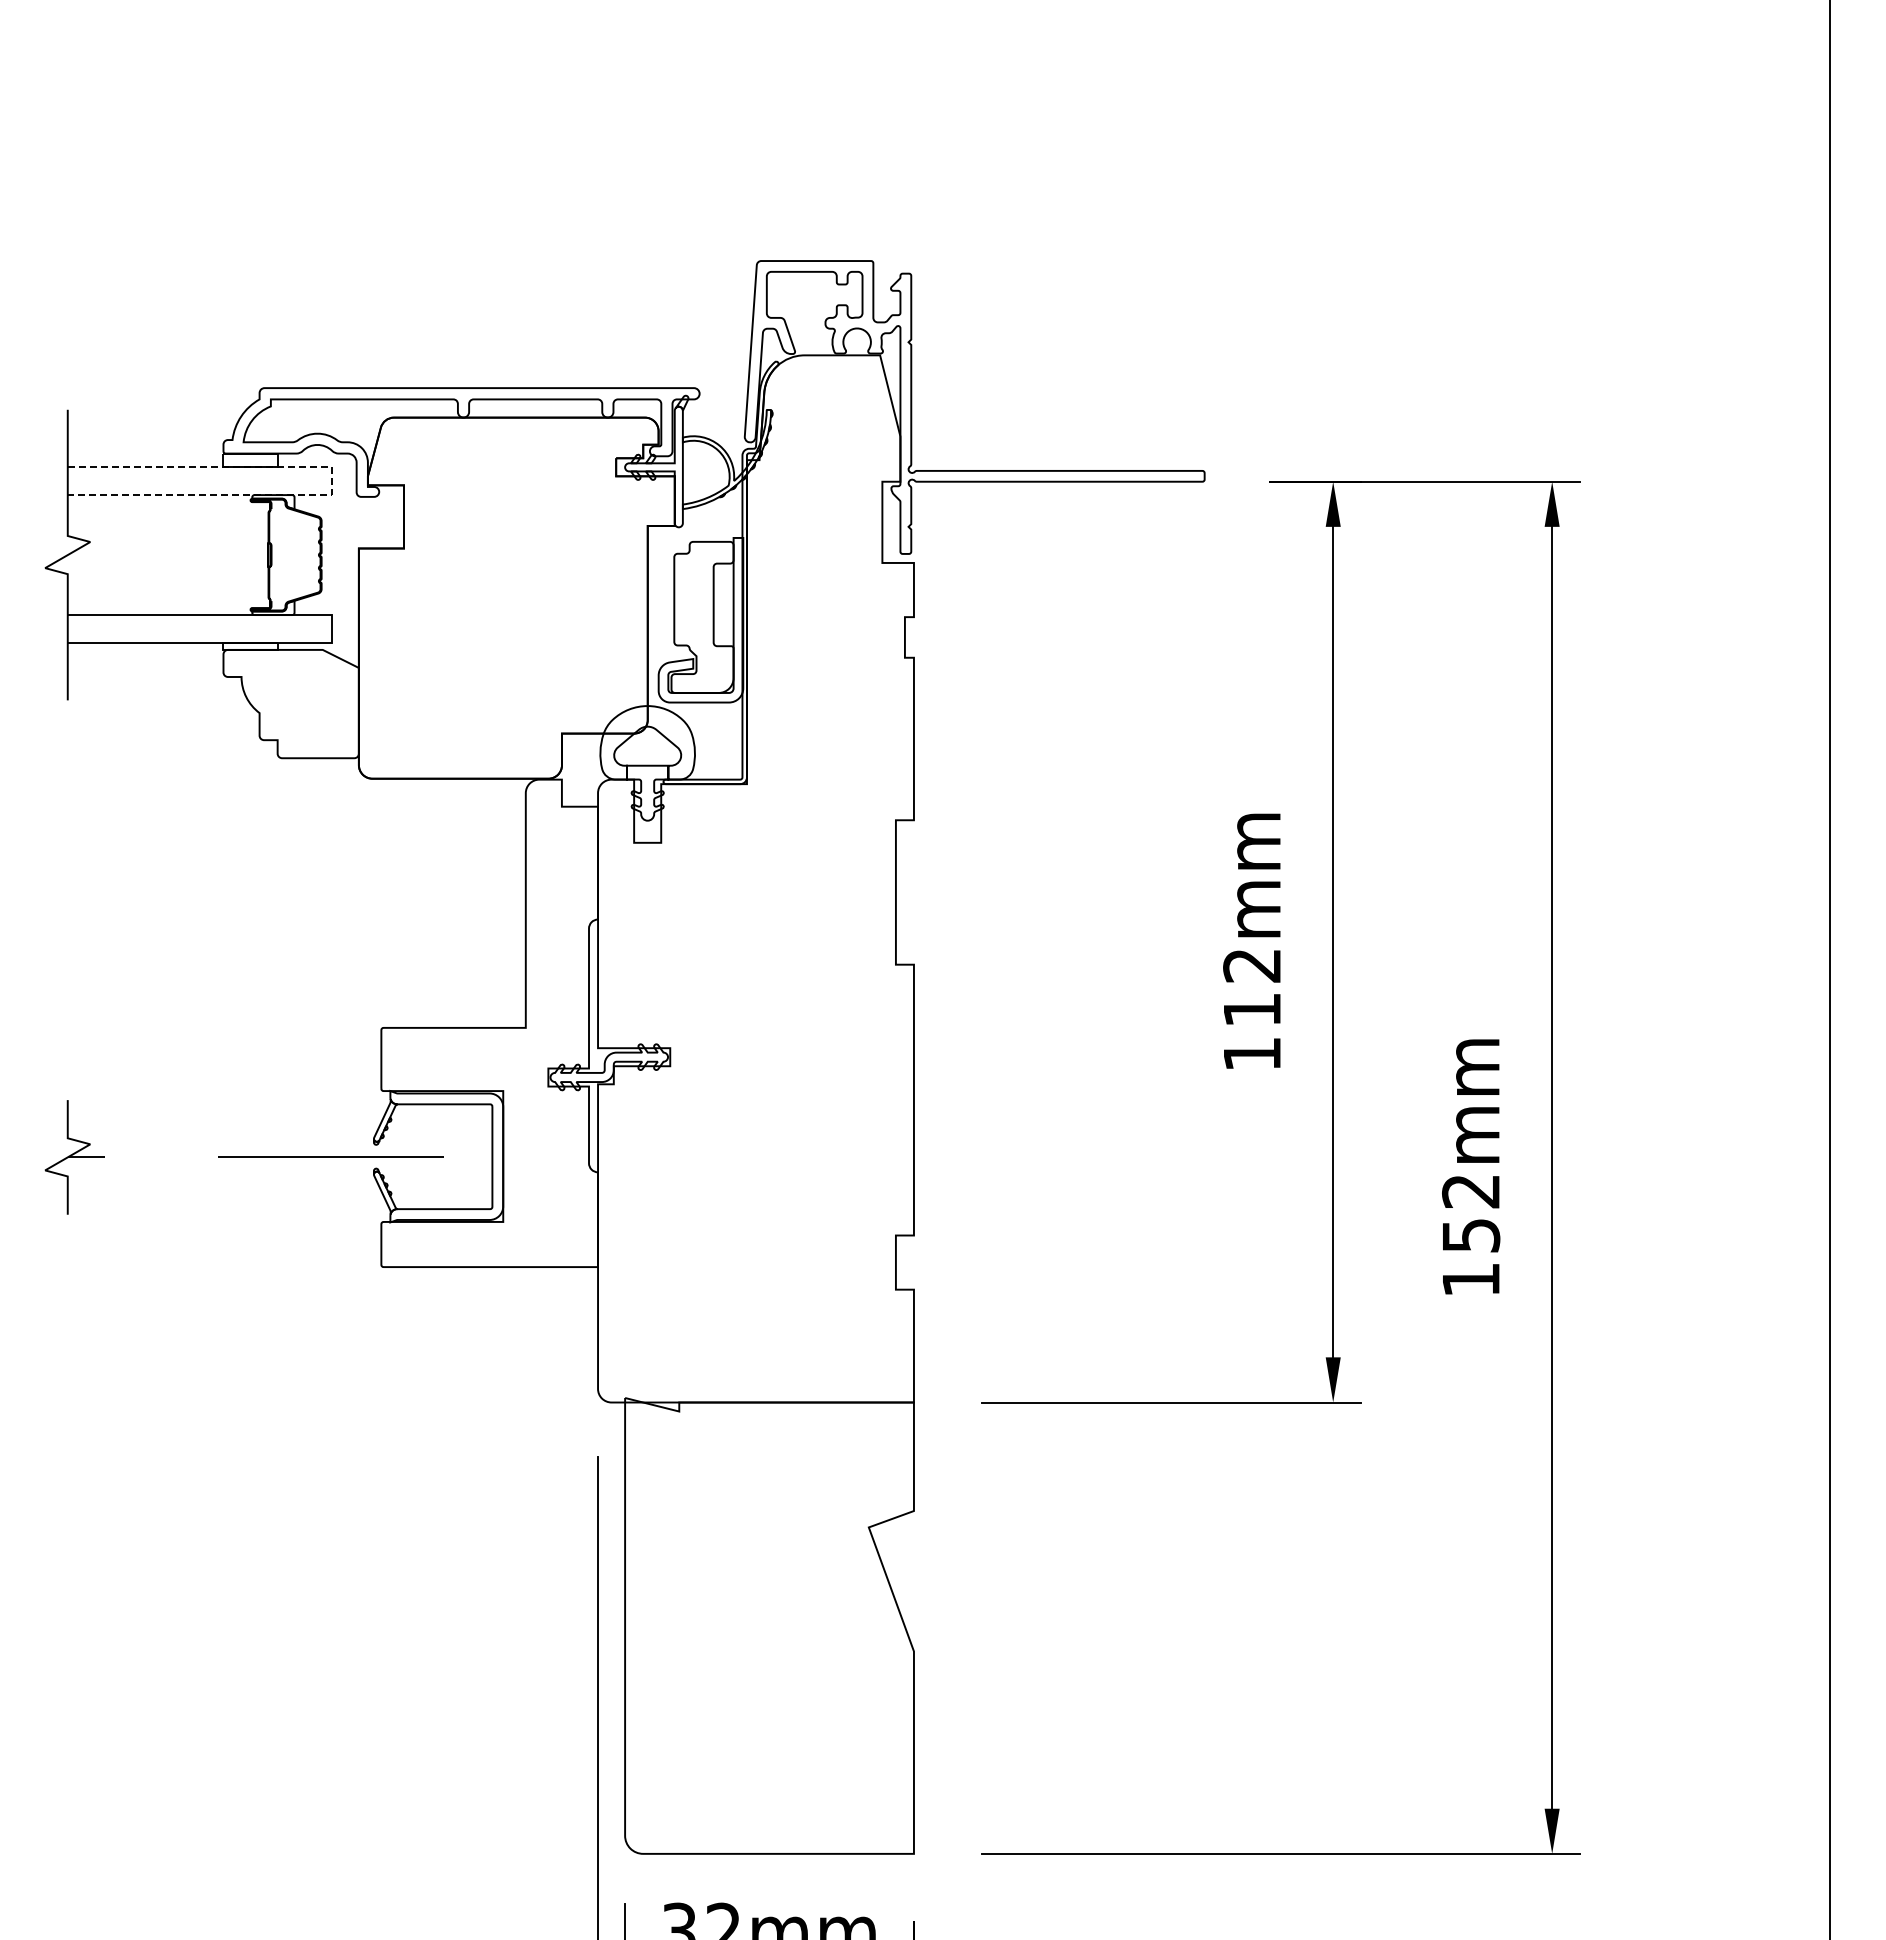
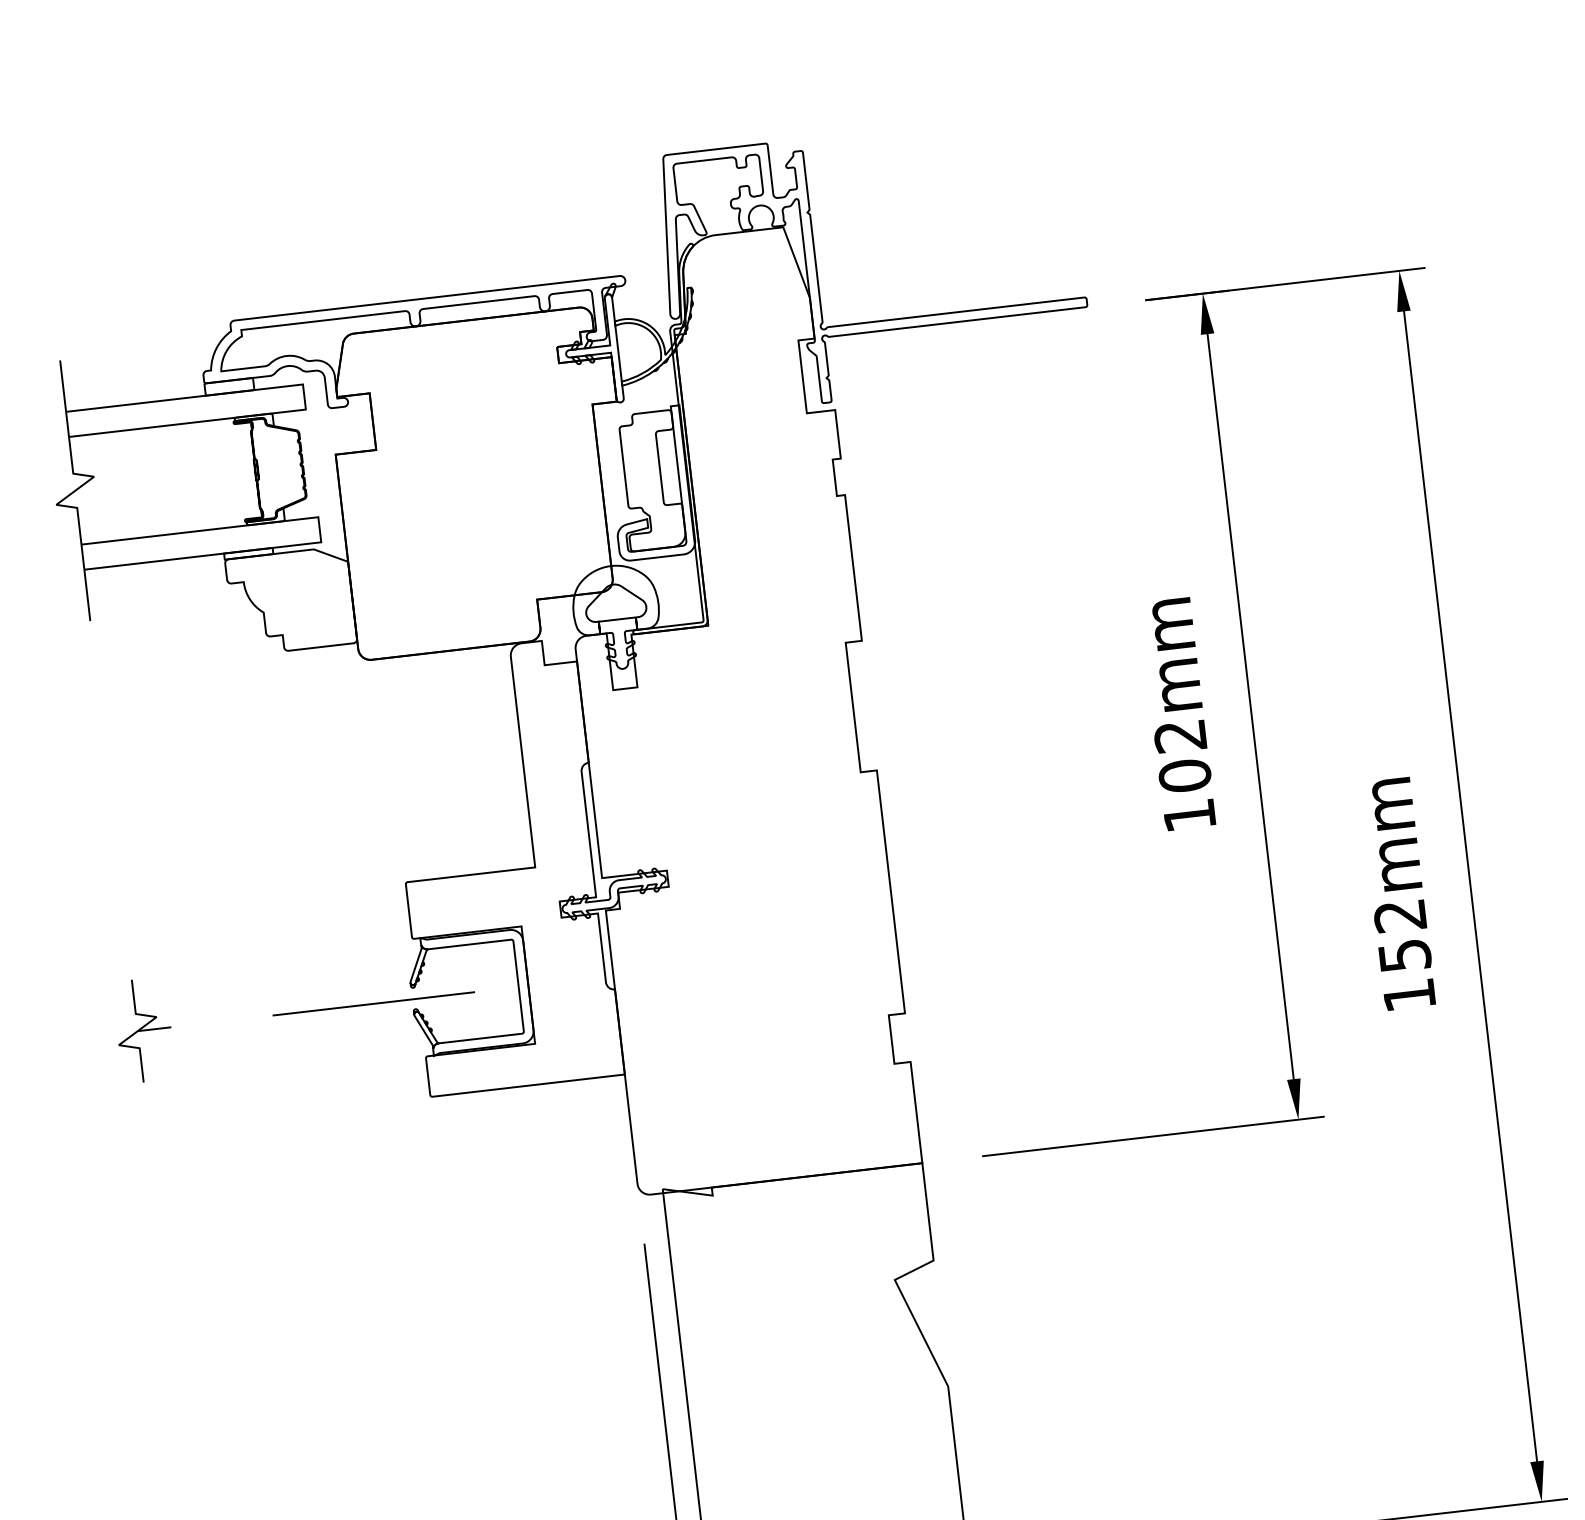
line: (331, 481) -> (304, 397), dashed -> solid
text: (1252, 1009) -> (1185, 775), 112mm -> 102mm

